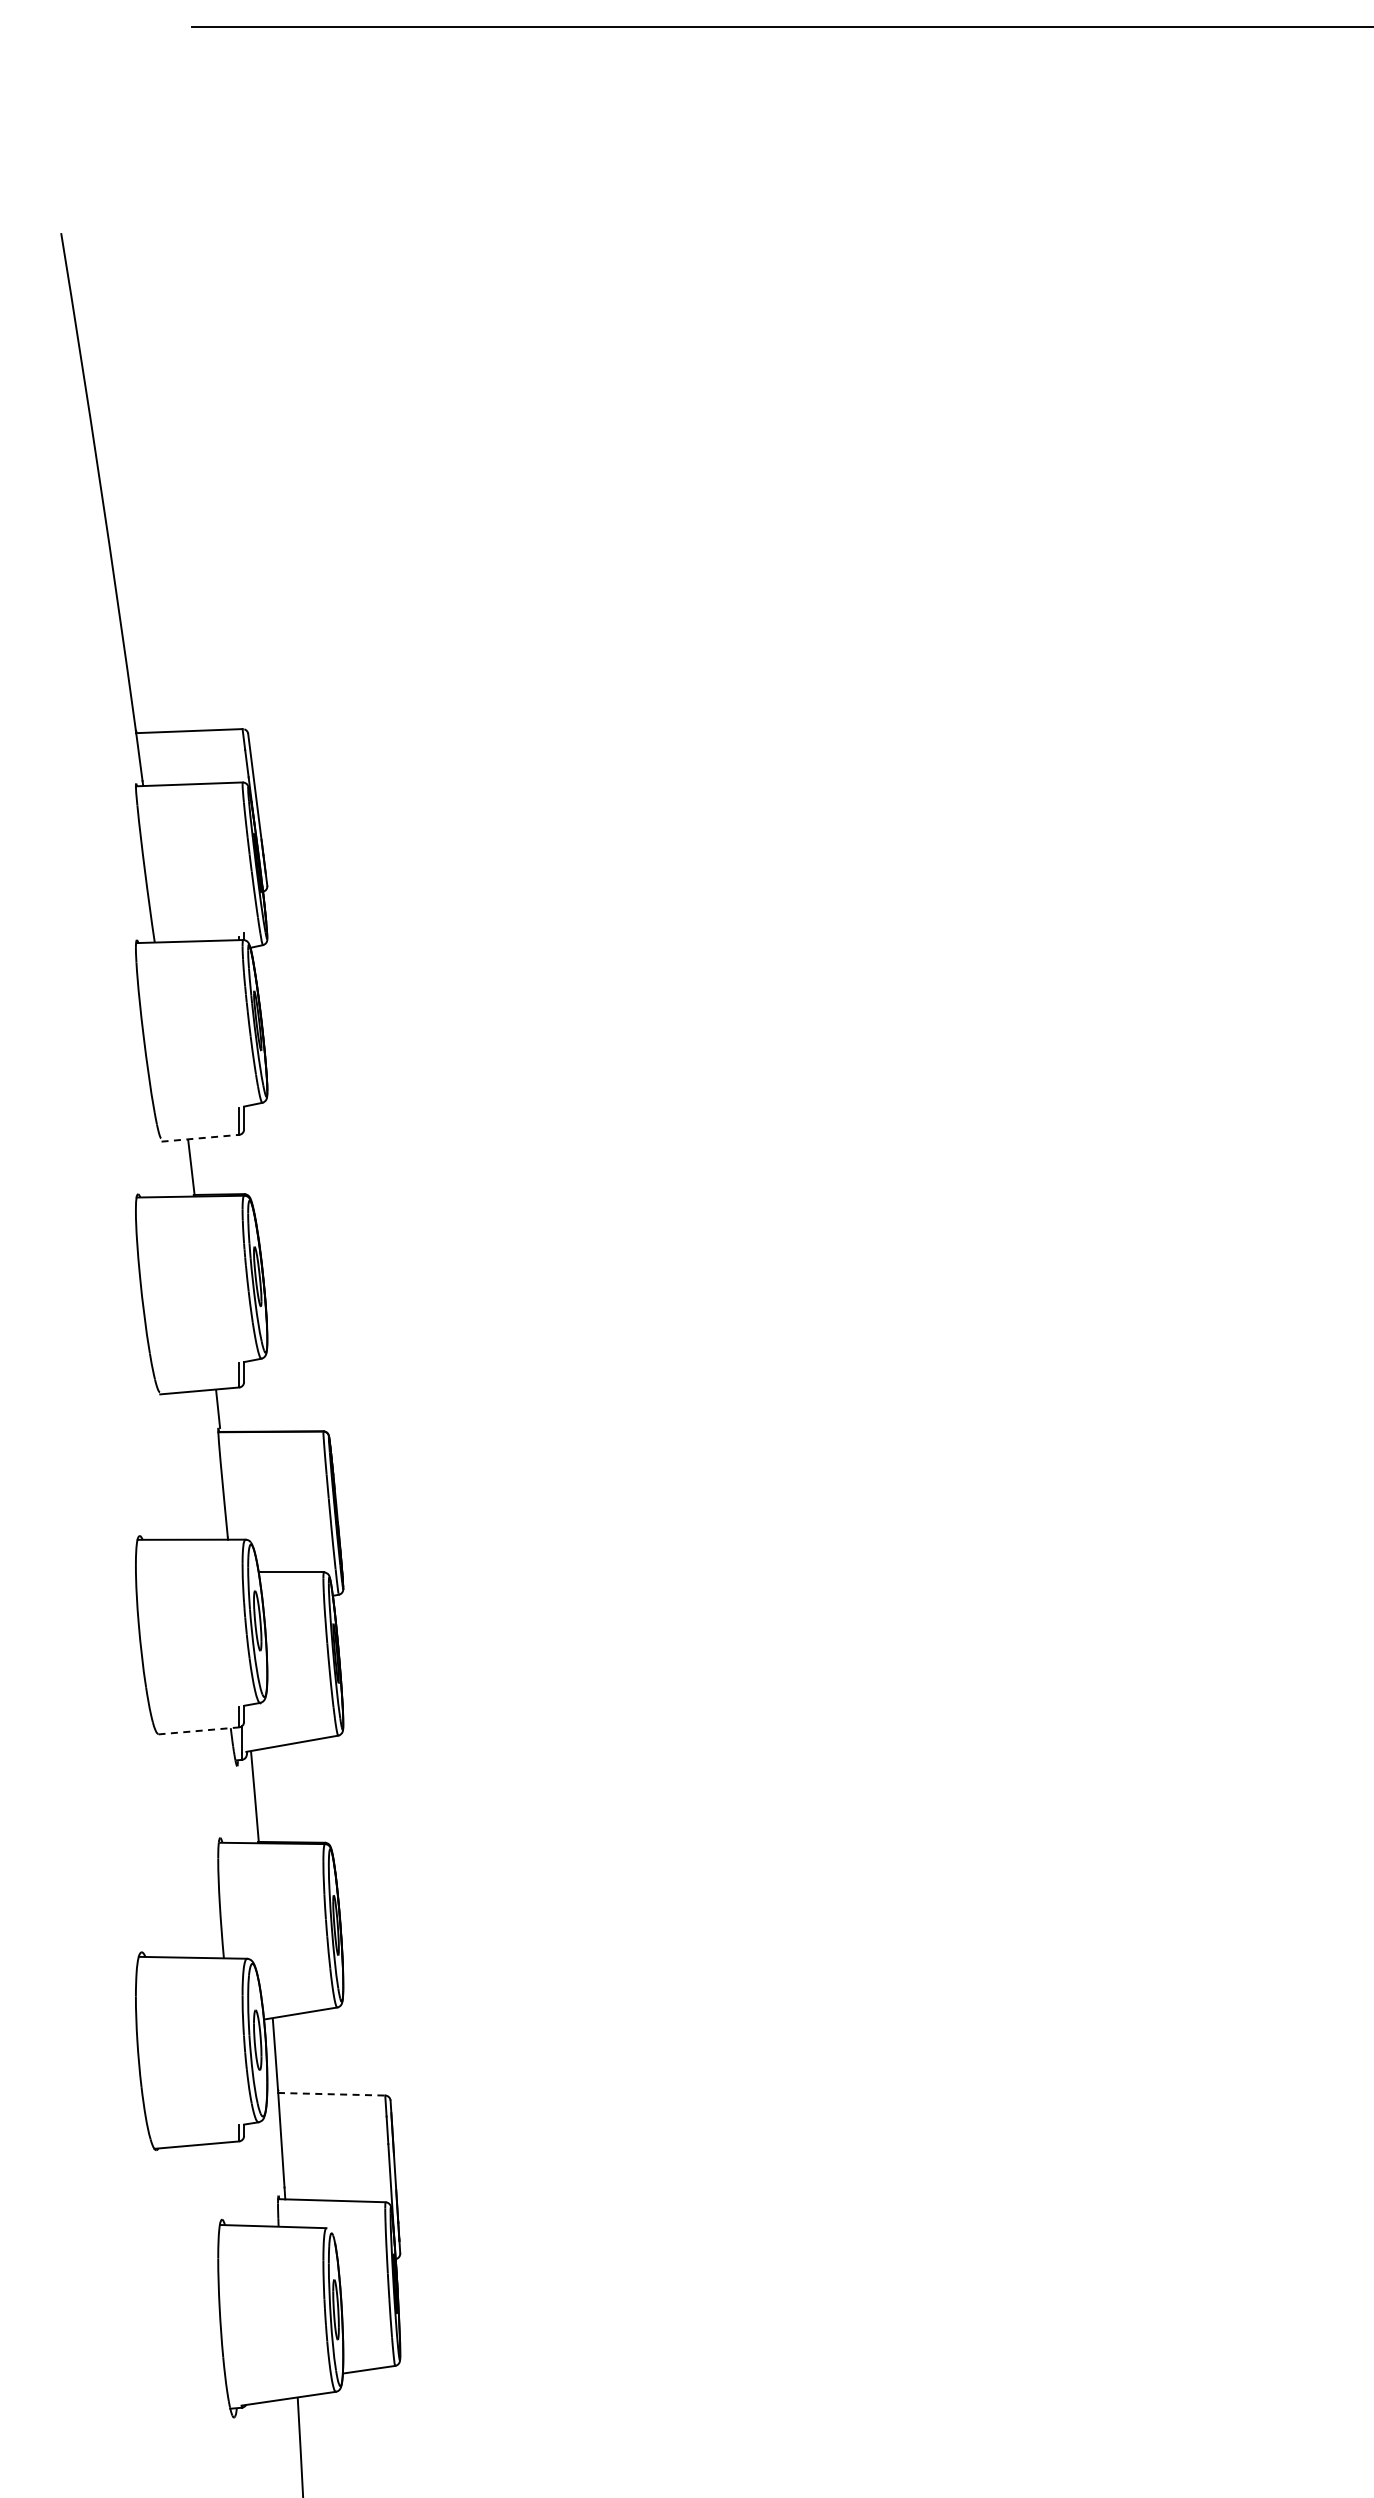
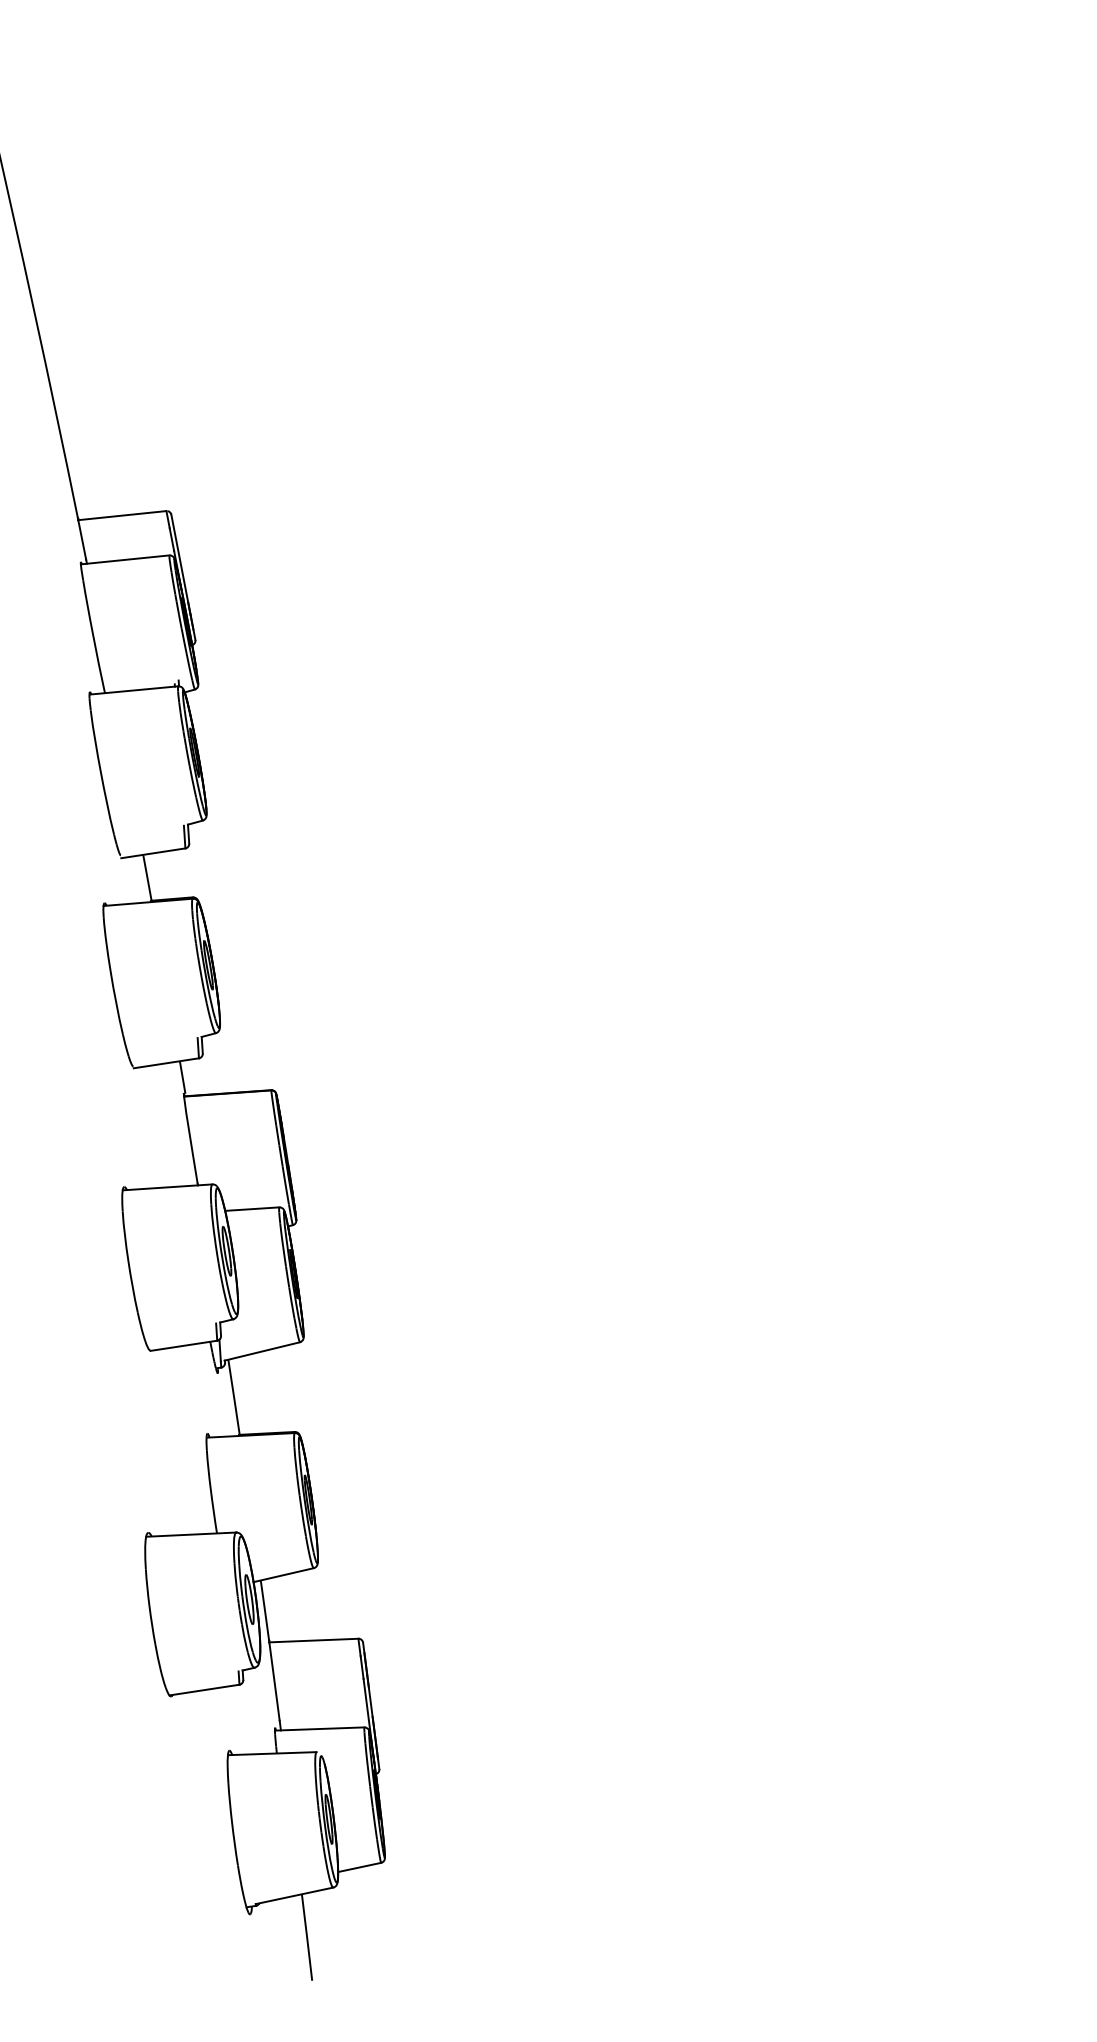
line: (200, 1138) -> (153, 853), dashed -> solid
line: (199, 1730) -> (184, 1345), dashed -> solid
line: (331, 2094) -> (313, 1640), dashed -> solid

